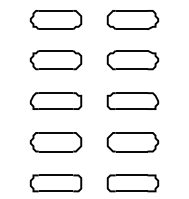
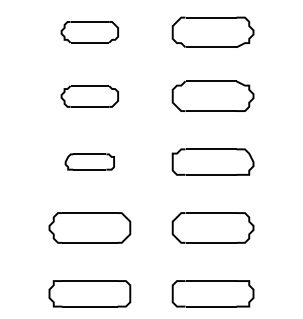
part: (55, 19) -> (89, 31), size x0.7
part: (55, 60) -> (89, 97), size x0.7
part: (55, 100) -> (89, 161), size x0.6

